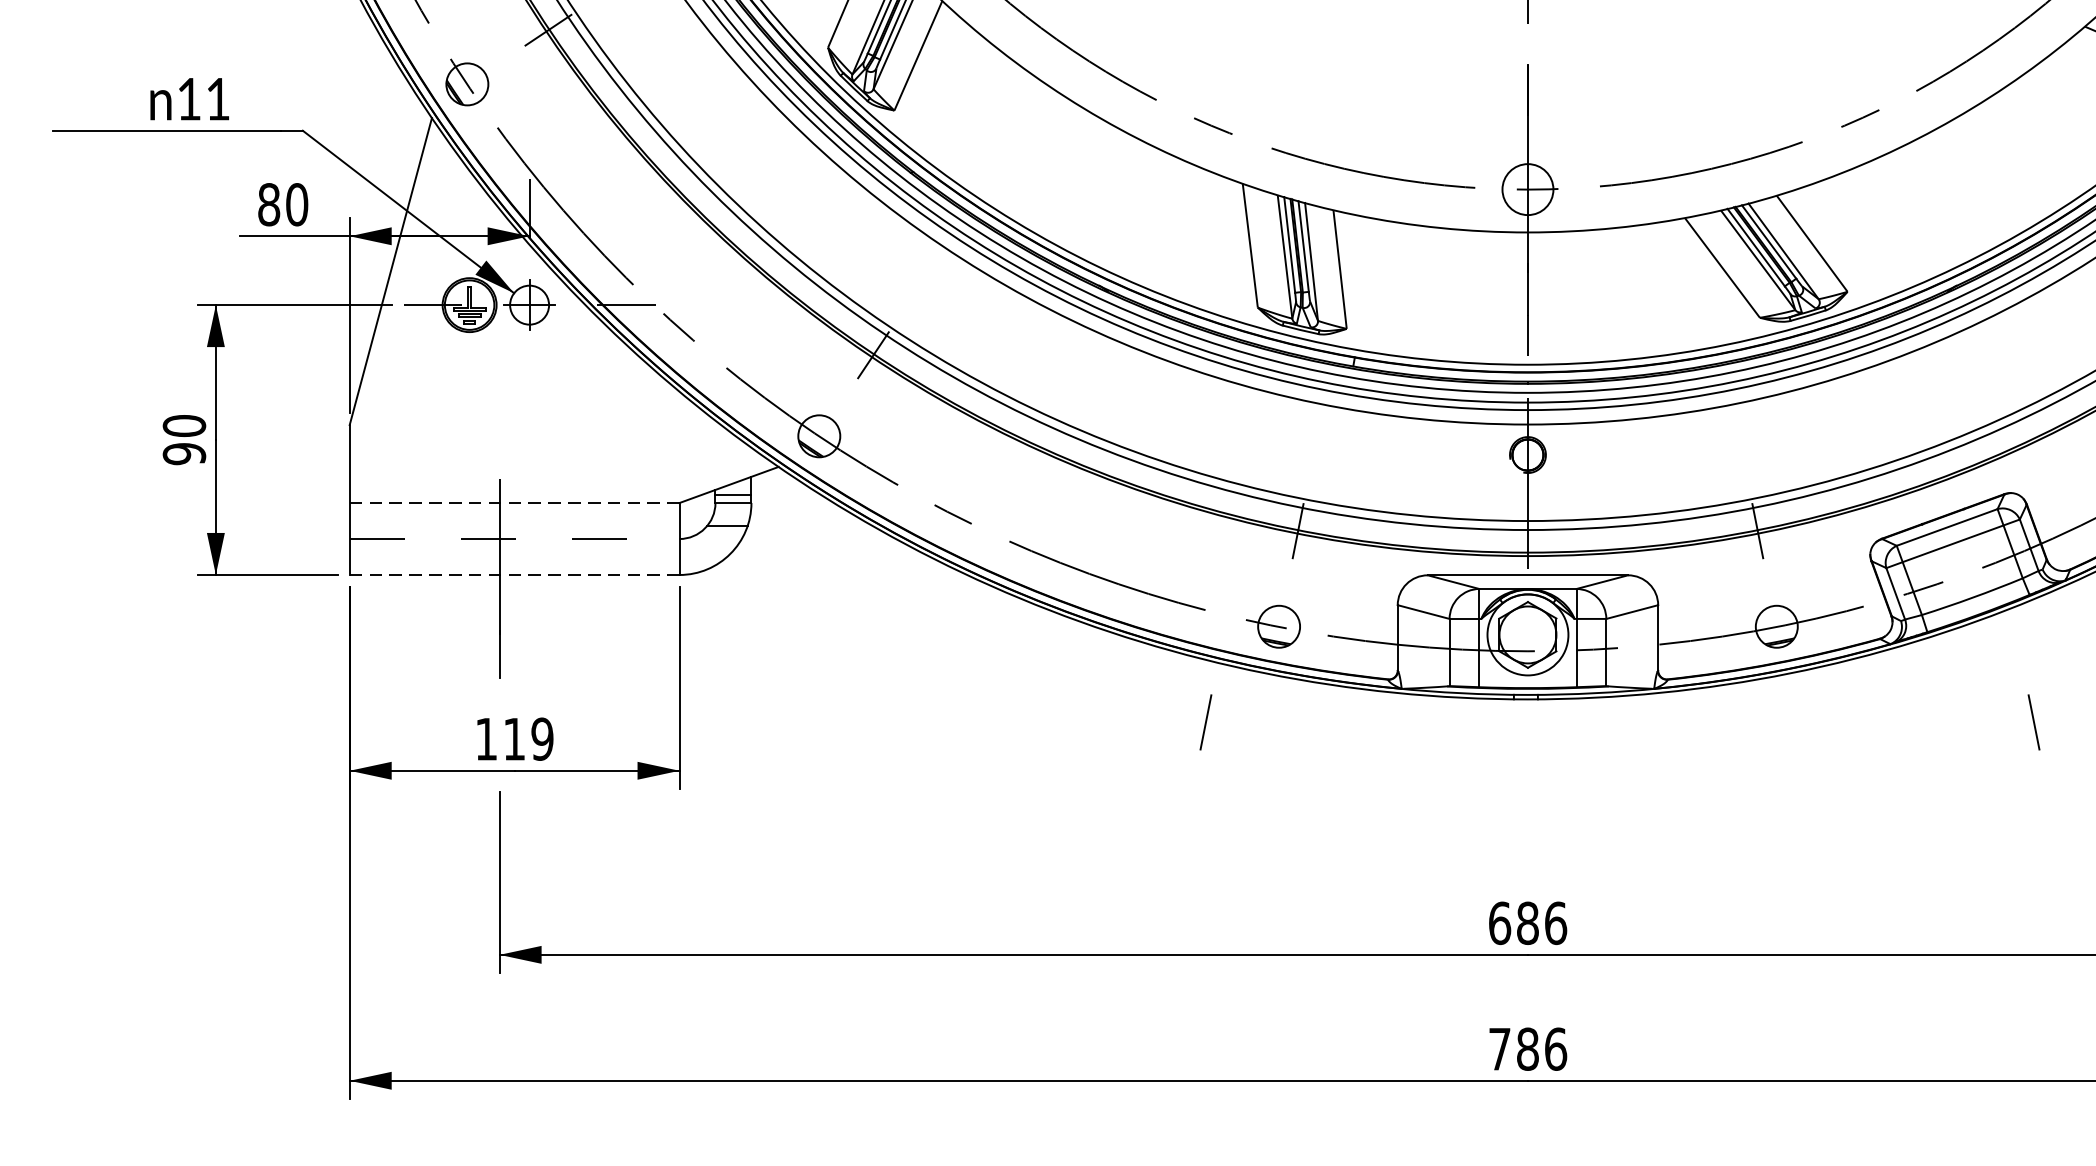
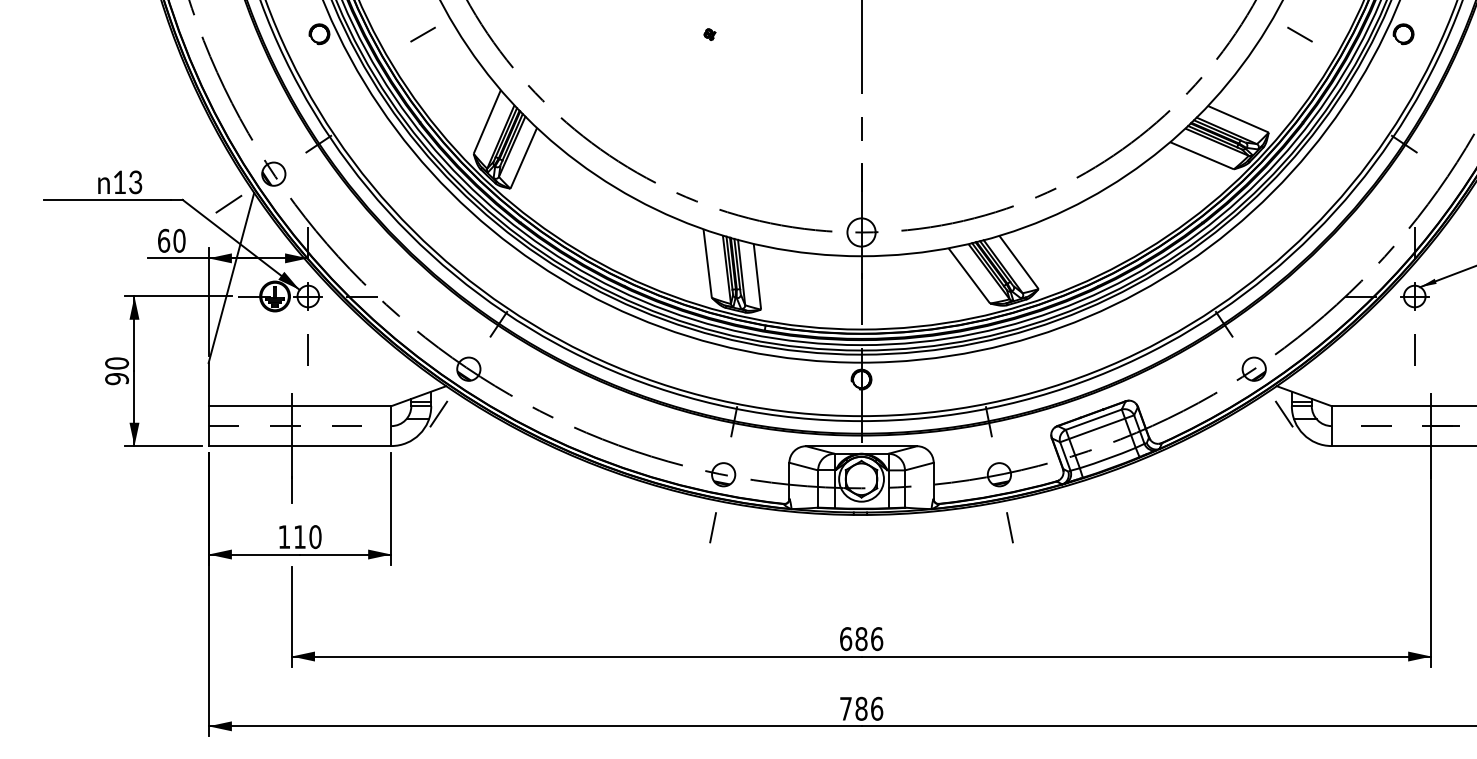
text: (217, 99) -> (135, 182), 11 -> 13
line: (385, 139) -> (228, 204), added
text: (270, 204) -> (164, 240), 80 -> 60
line: (529, 400) -> (308, 349), added
line: (515, 503) -> (300, 406), dashed -> solid
line: (764, 516) -> (438, 413), added
line: (515, 575) -> (300, 446), dashed -> solid
line: (1204, 721) -> (712, 527), moved
line: (2033, 721) -> (1009, 527), moved
text: (542, 740) -> (315, 537), 119 -> 110

